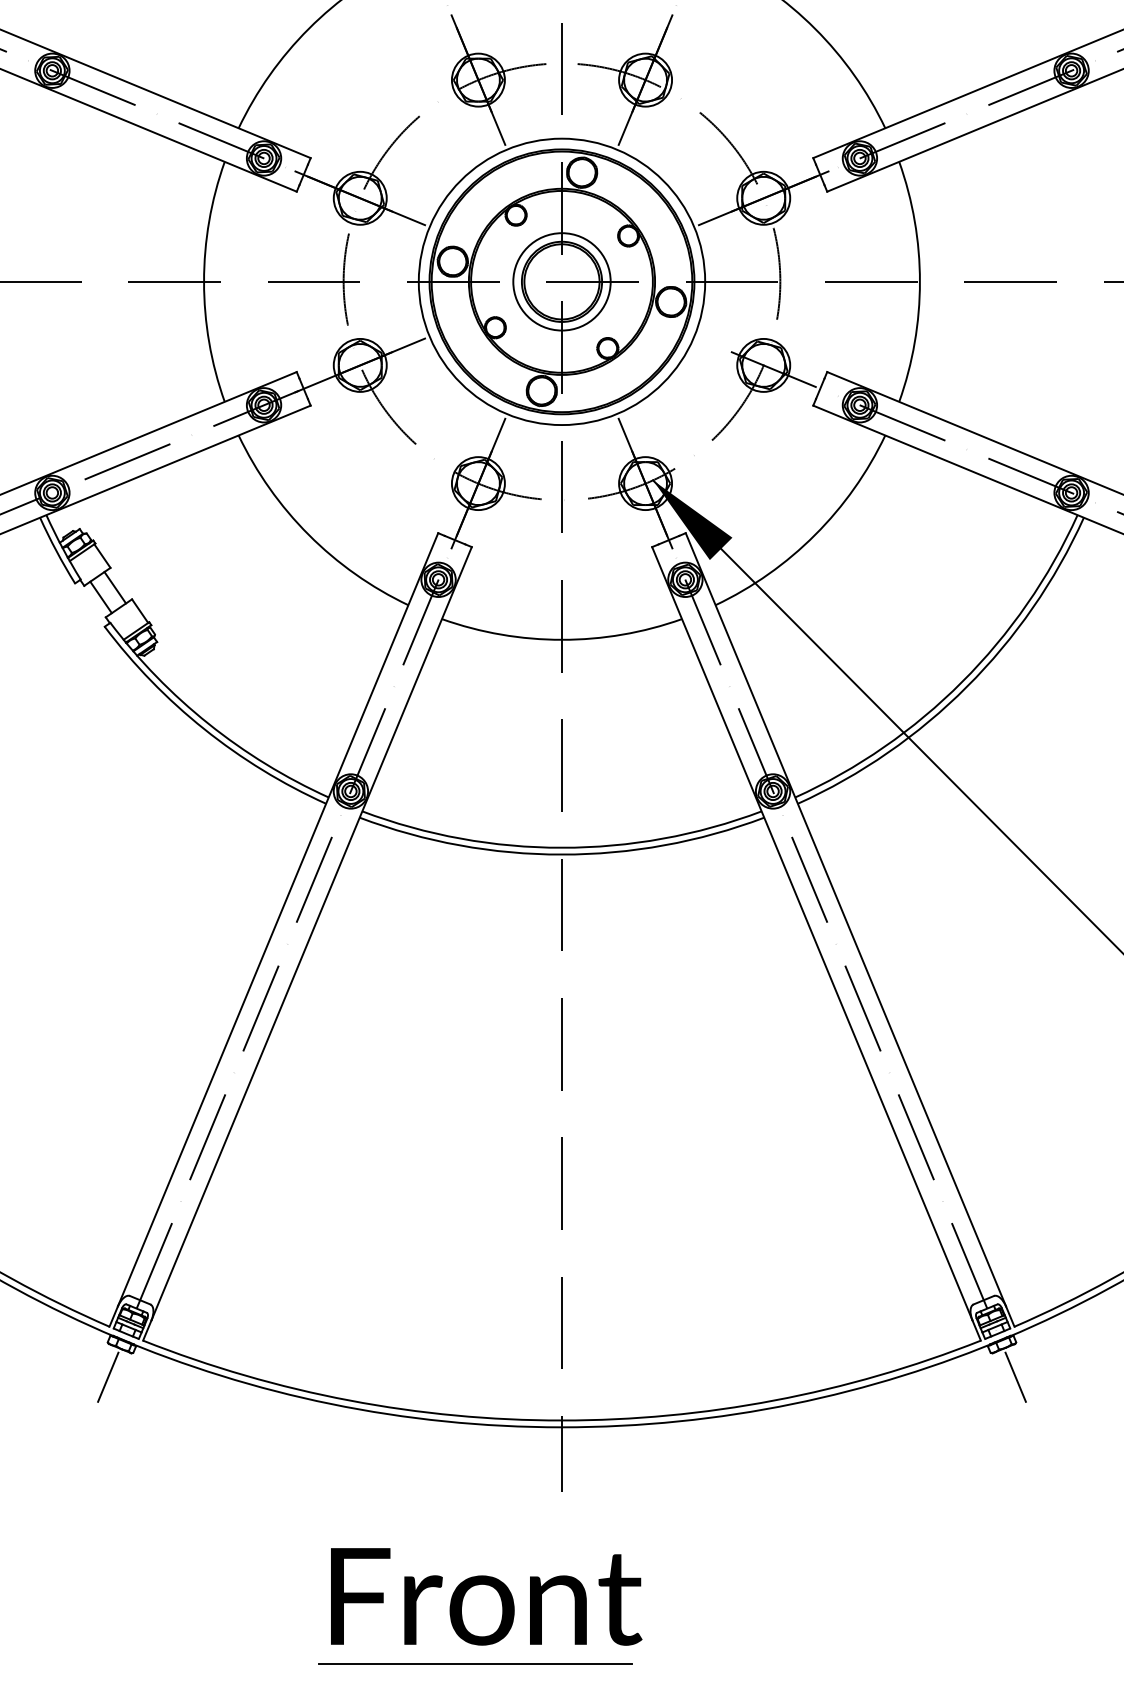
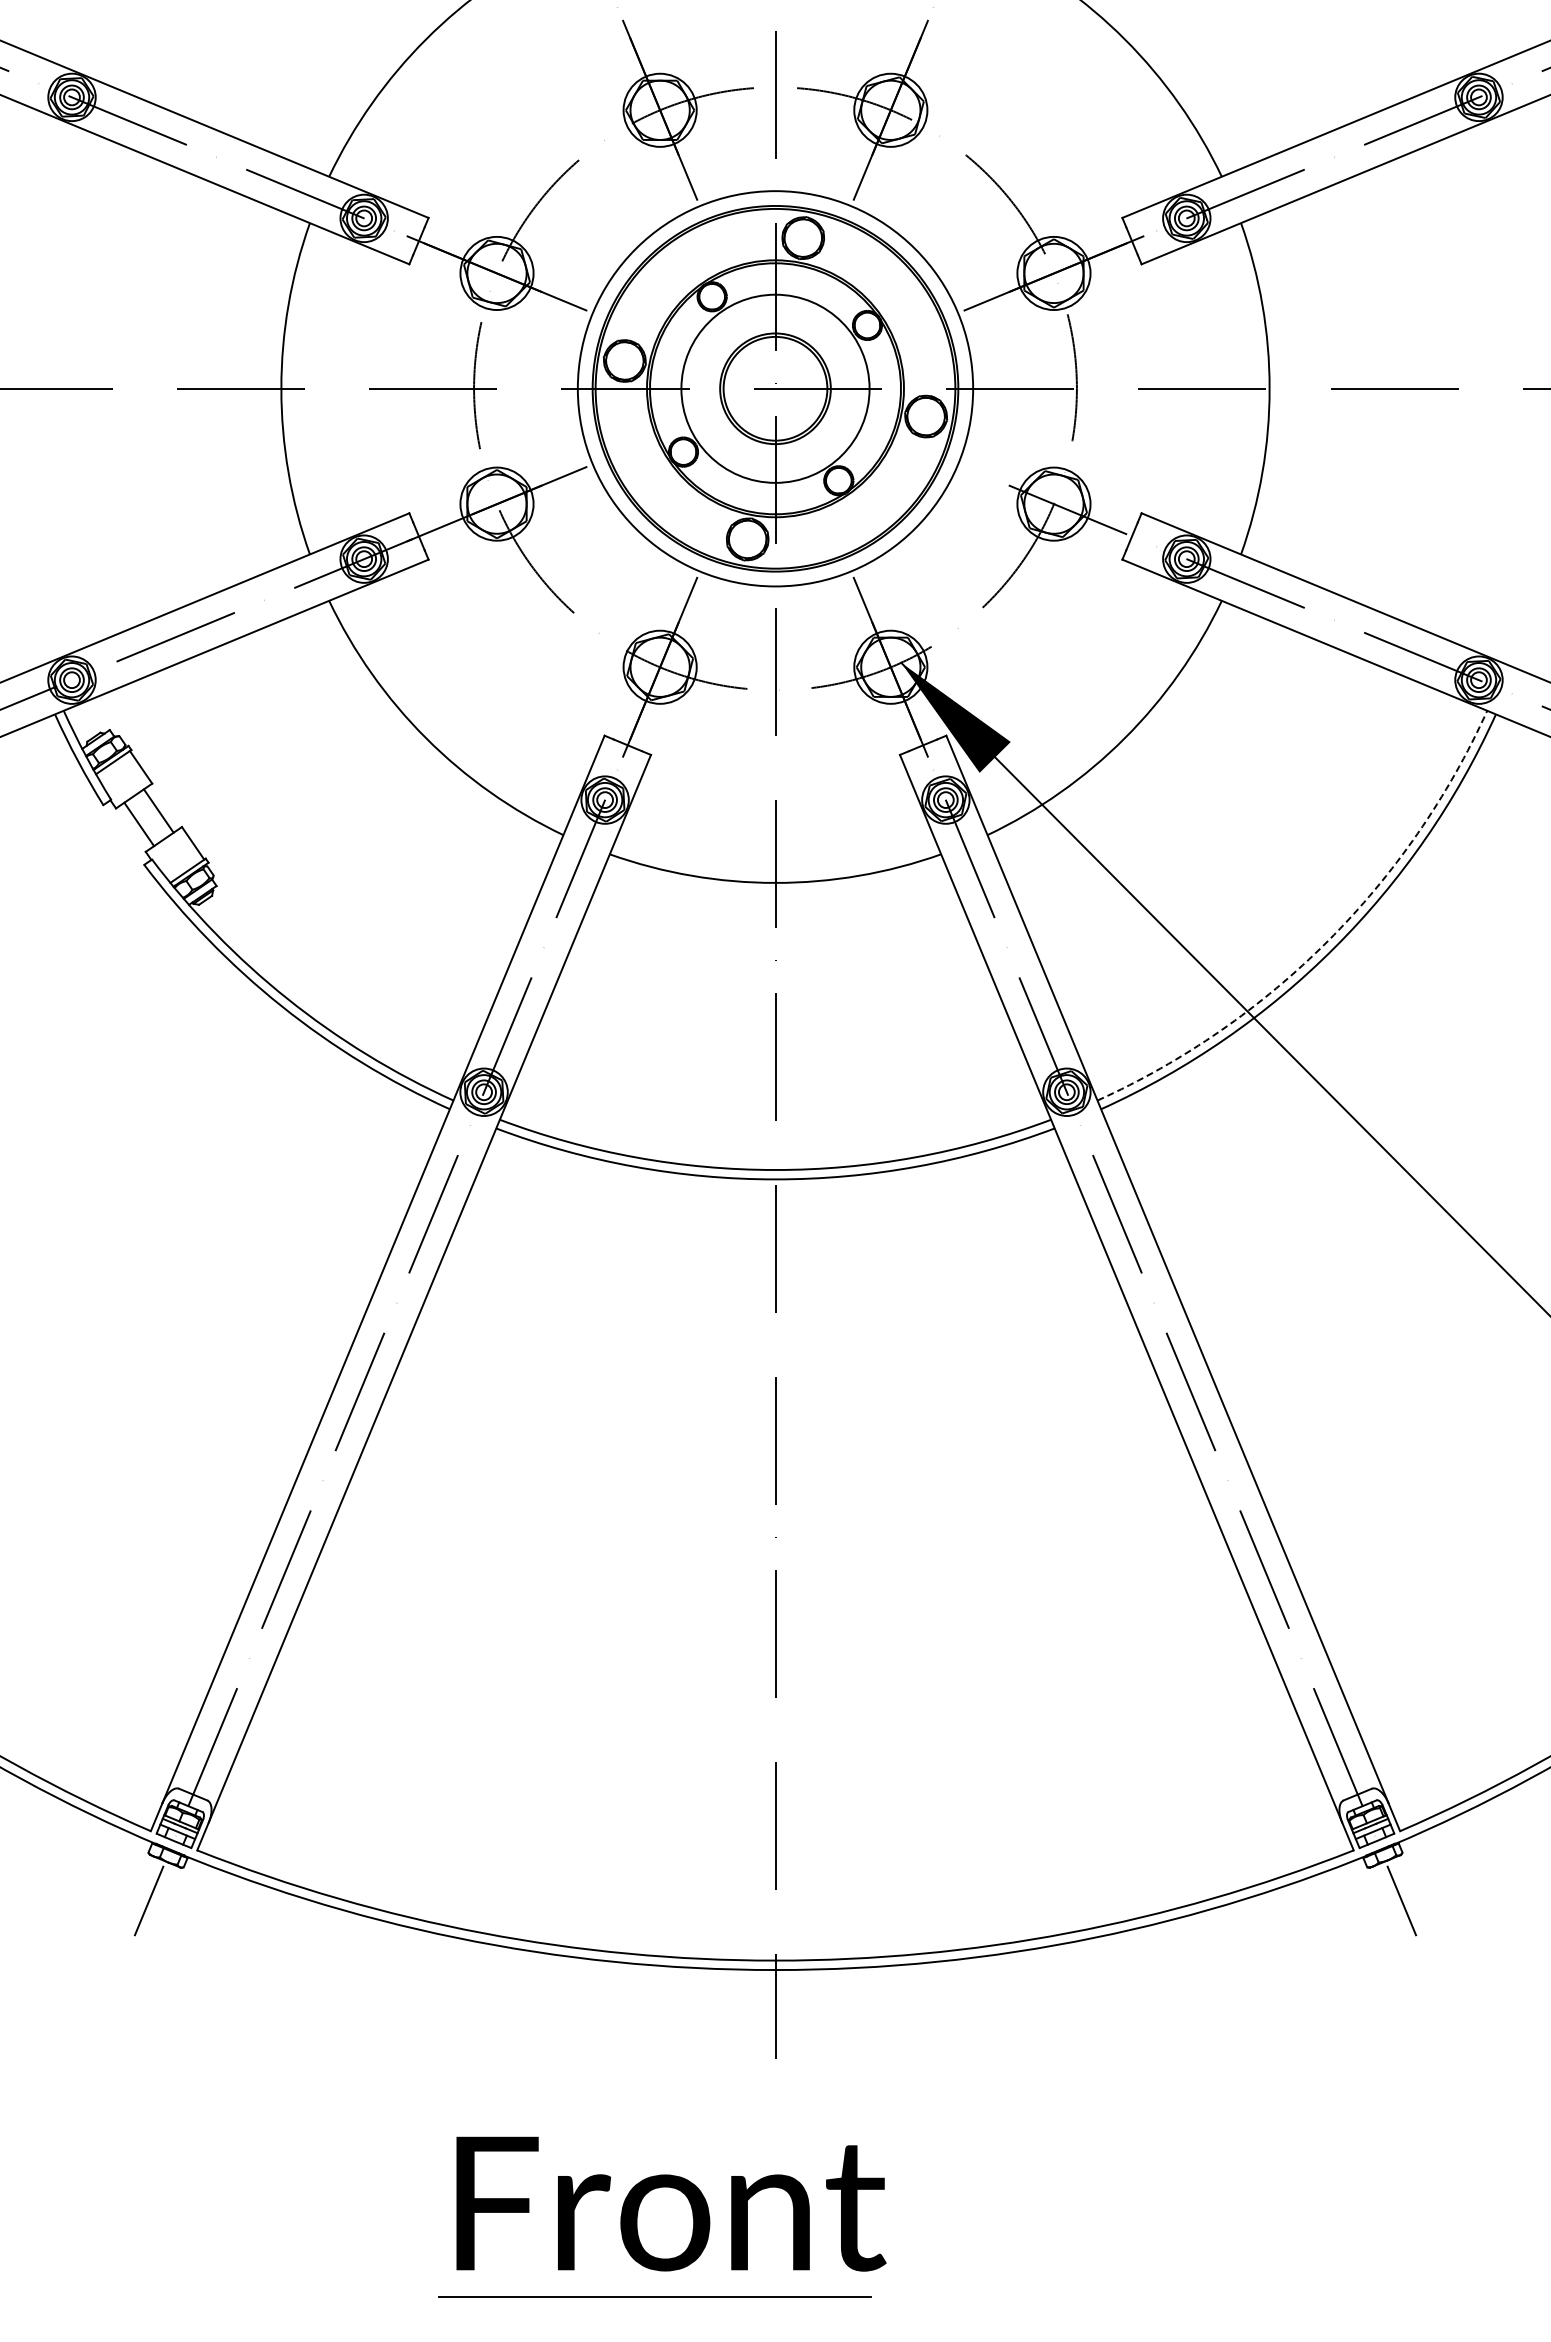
circle: (562, 281) -> (775, 388), size x1.4
arc: (961, 682) -> (1327, 941), solid -> dashed

